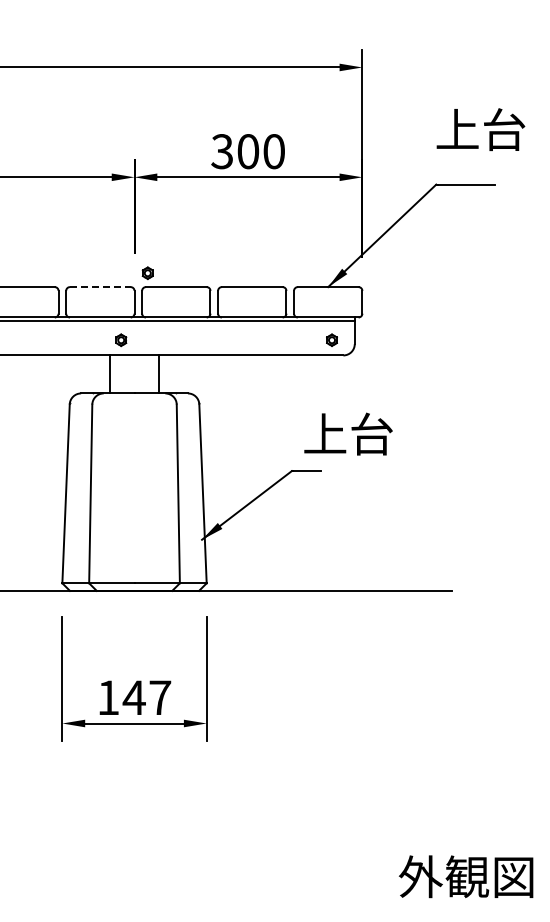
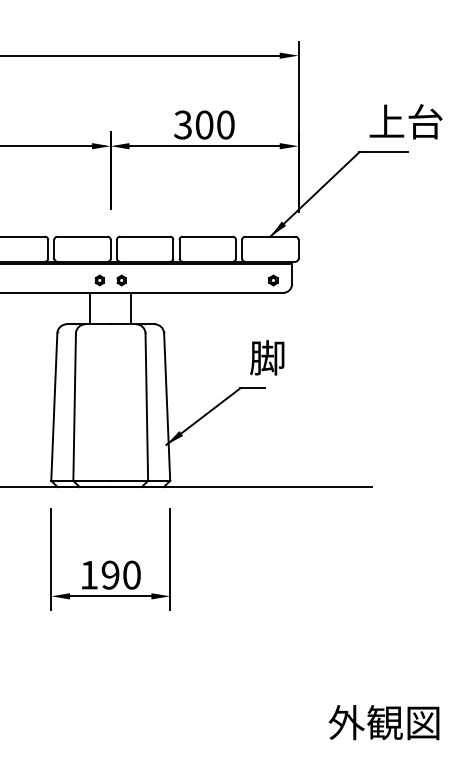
text: (480, 129) -> (405, 121), moved
part: (147, 272) -> (121, 279), moved
line: (100, 287) -> (82, 237), dashed -> solid
text: (347, 433) -> (286, 357), 上台 -> 脚
text: (146, 697) -> (120, 574), 147 -> 190

